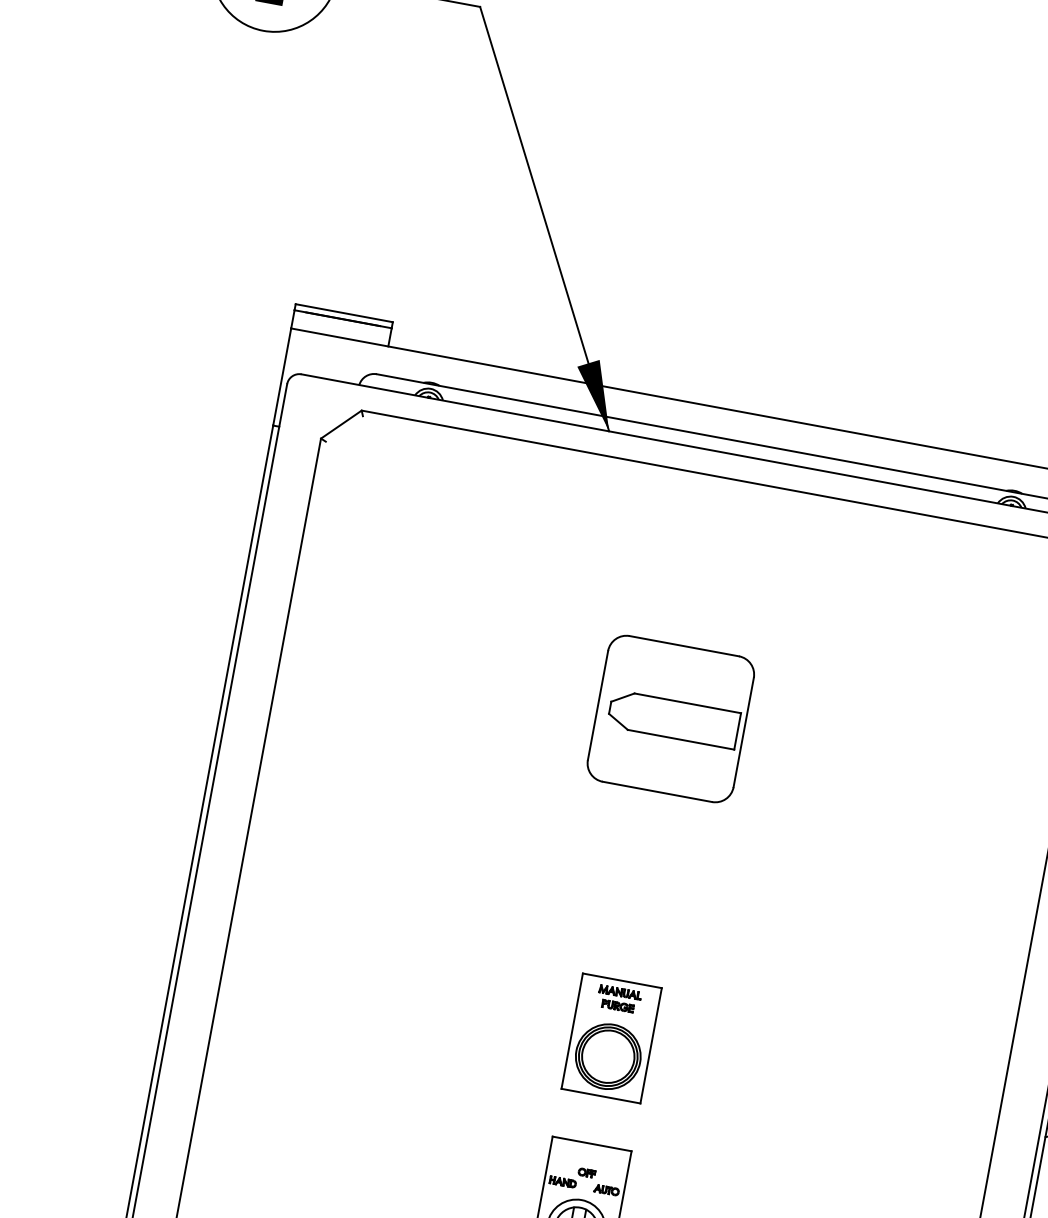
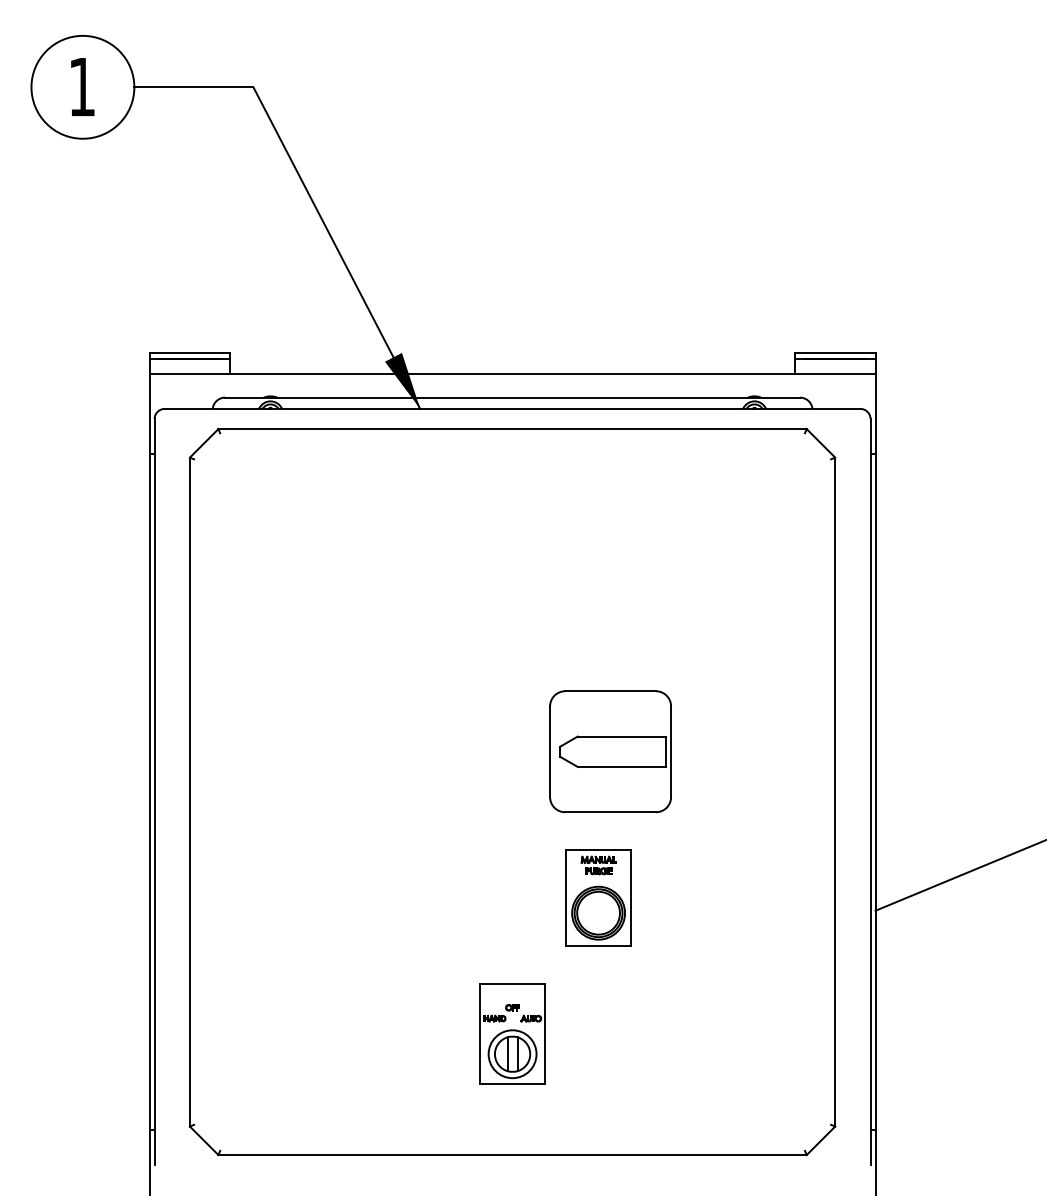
part: (670, 718) -> (610, 751), moved
part: (611, 1037) -> (598, 897), moved

